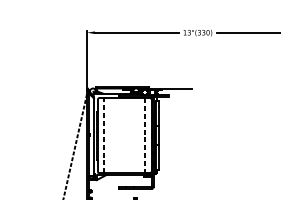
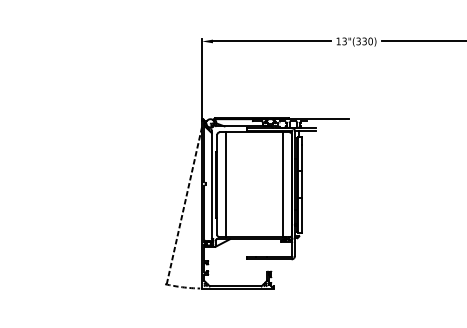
line: (104, 135) -> (226, 184), dashed -> solid
line: (145, 135) -> (283, 184), dashed -> solid

